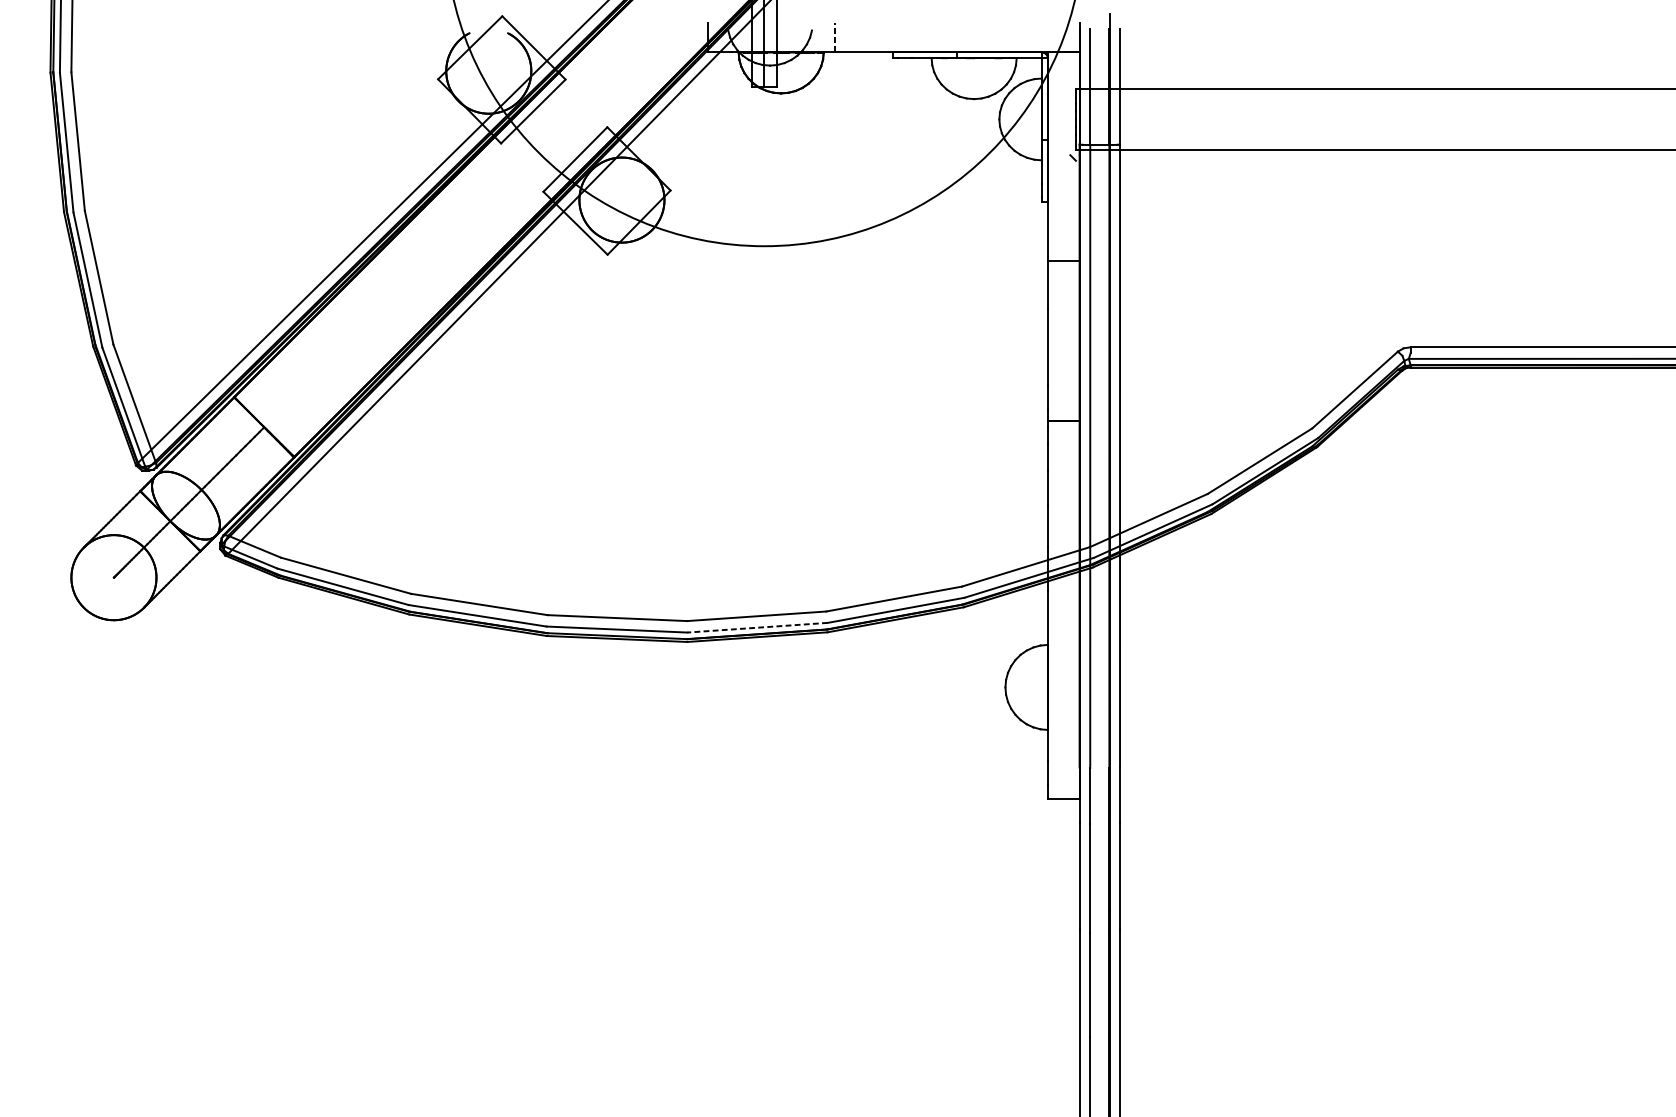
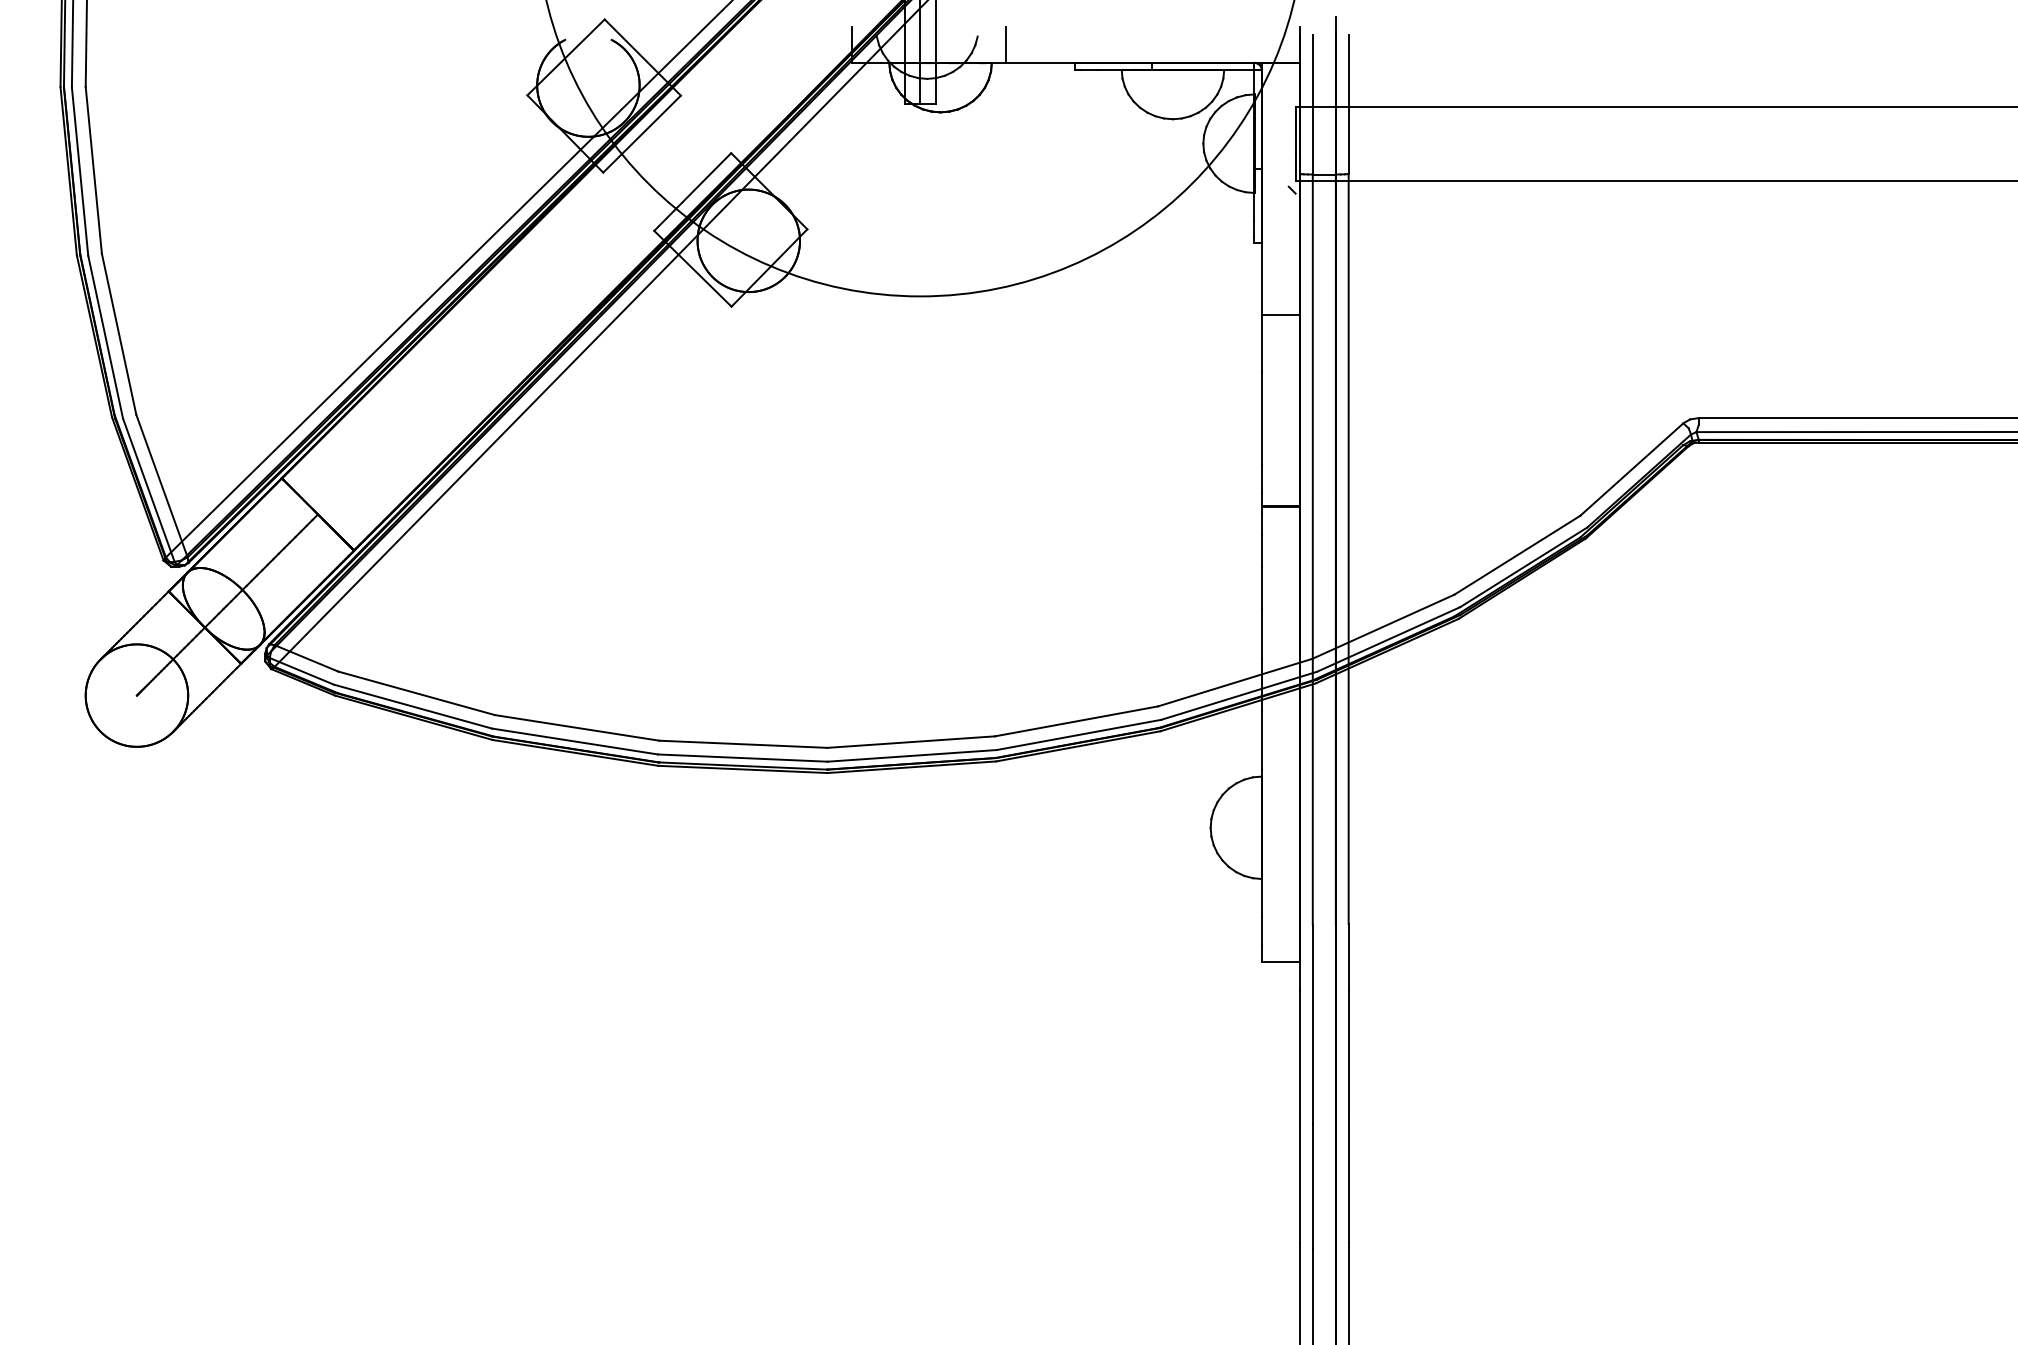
line: (835, 37) -> (1005, 45), dashed -> solid
line: (757, 627) -> (912, 755), dashed -> solid

